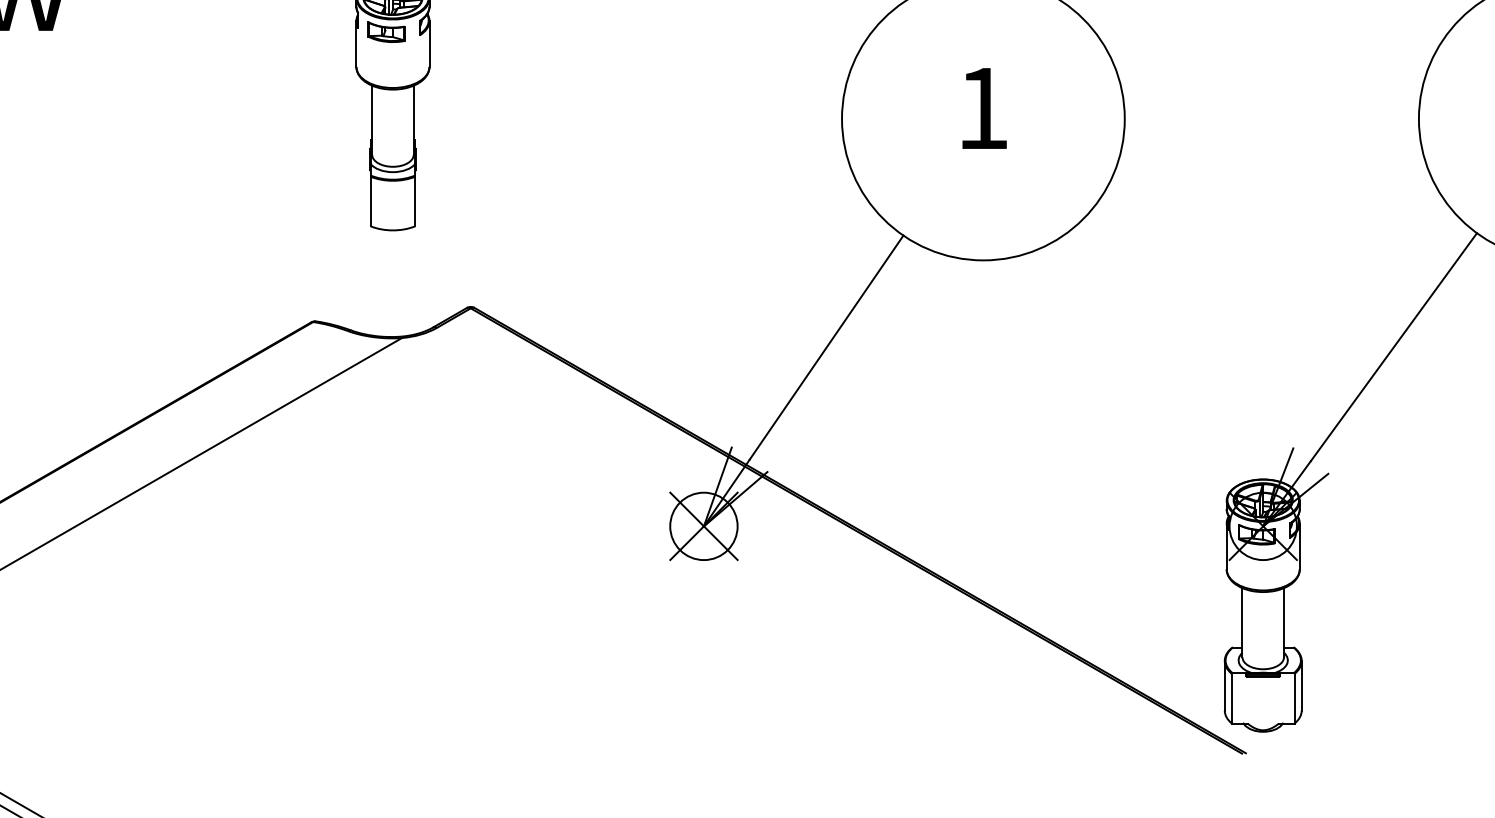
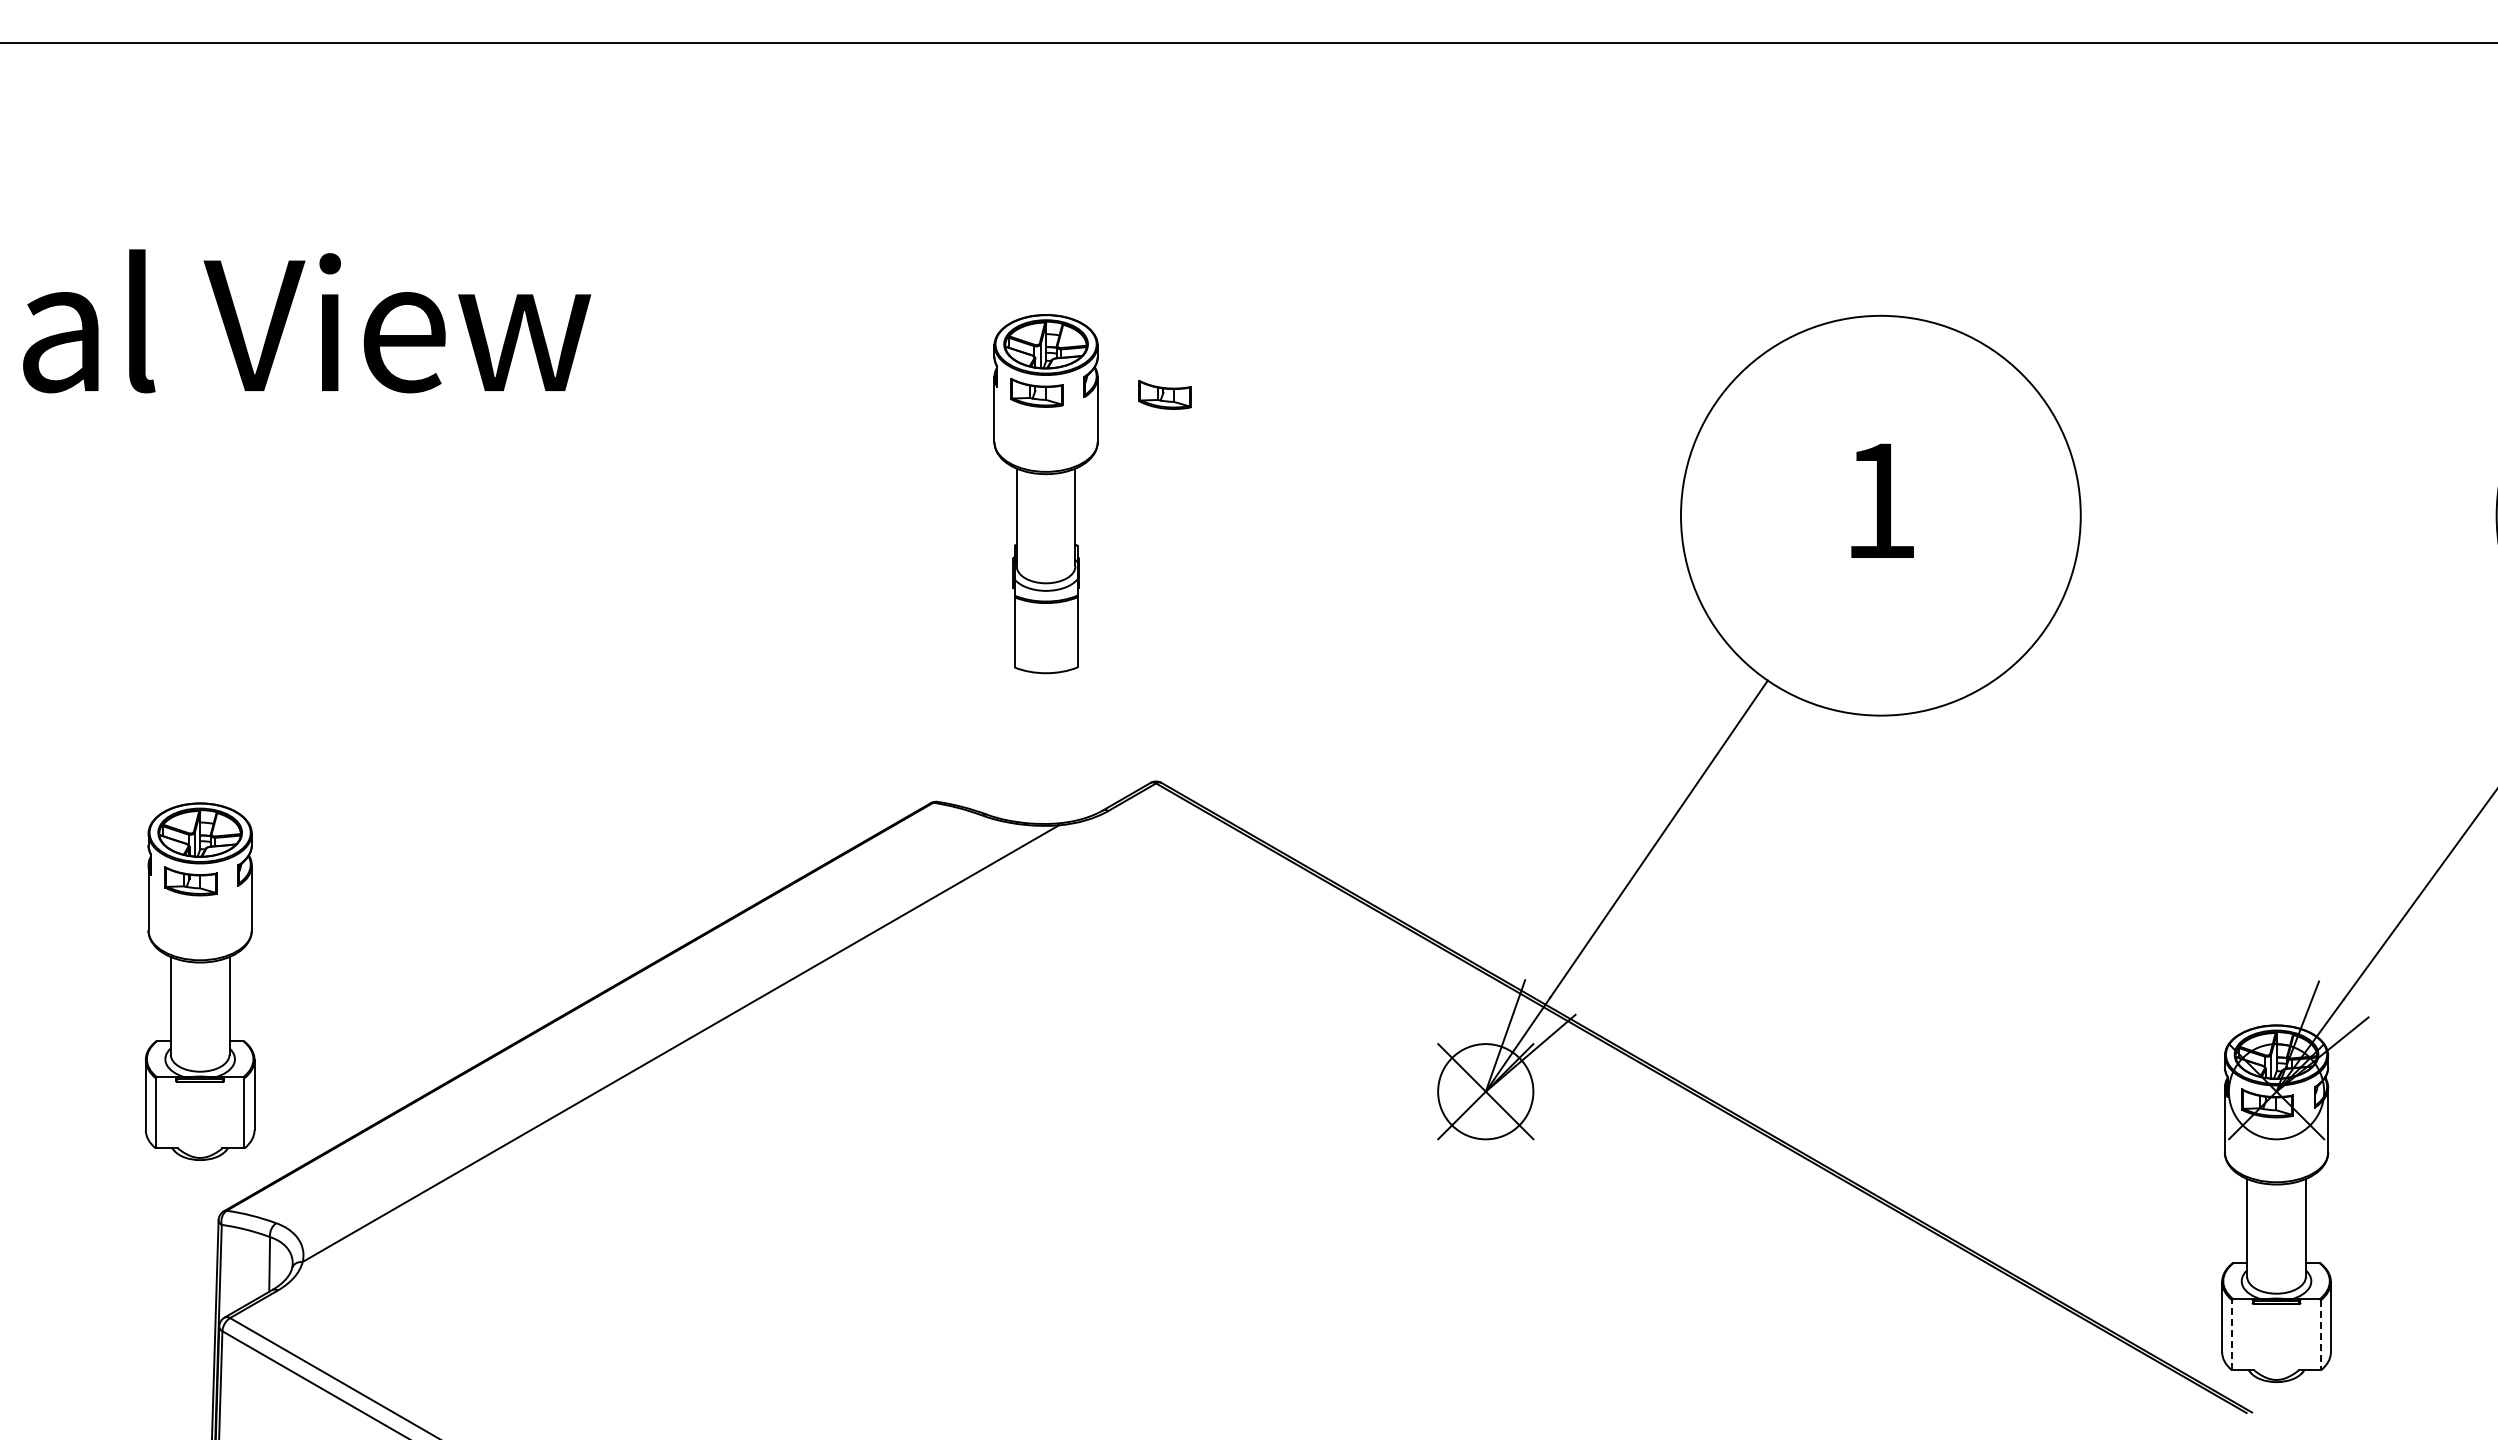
part: (476, 33) -> (1164, 394), added
line: (1232, 698) -> (2232, 1334), solid -> dashed
line: (1294, 698) -> (2320, 1335), solid -> dashed

